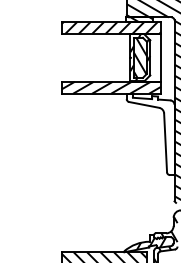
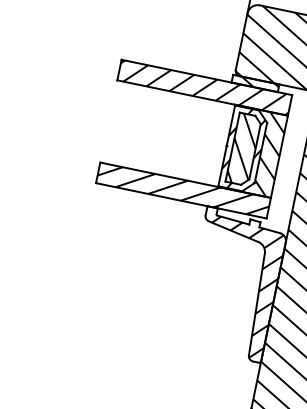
hatch: (146, 57) -> (254, 150), added
hatch: (152, 135) -> (237, 287), added

